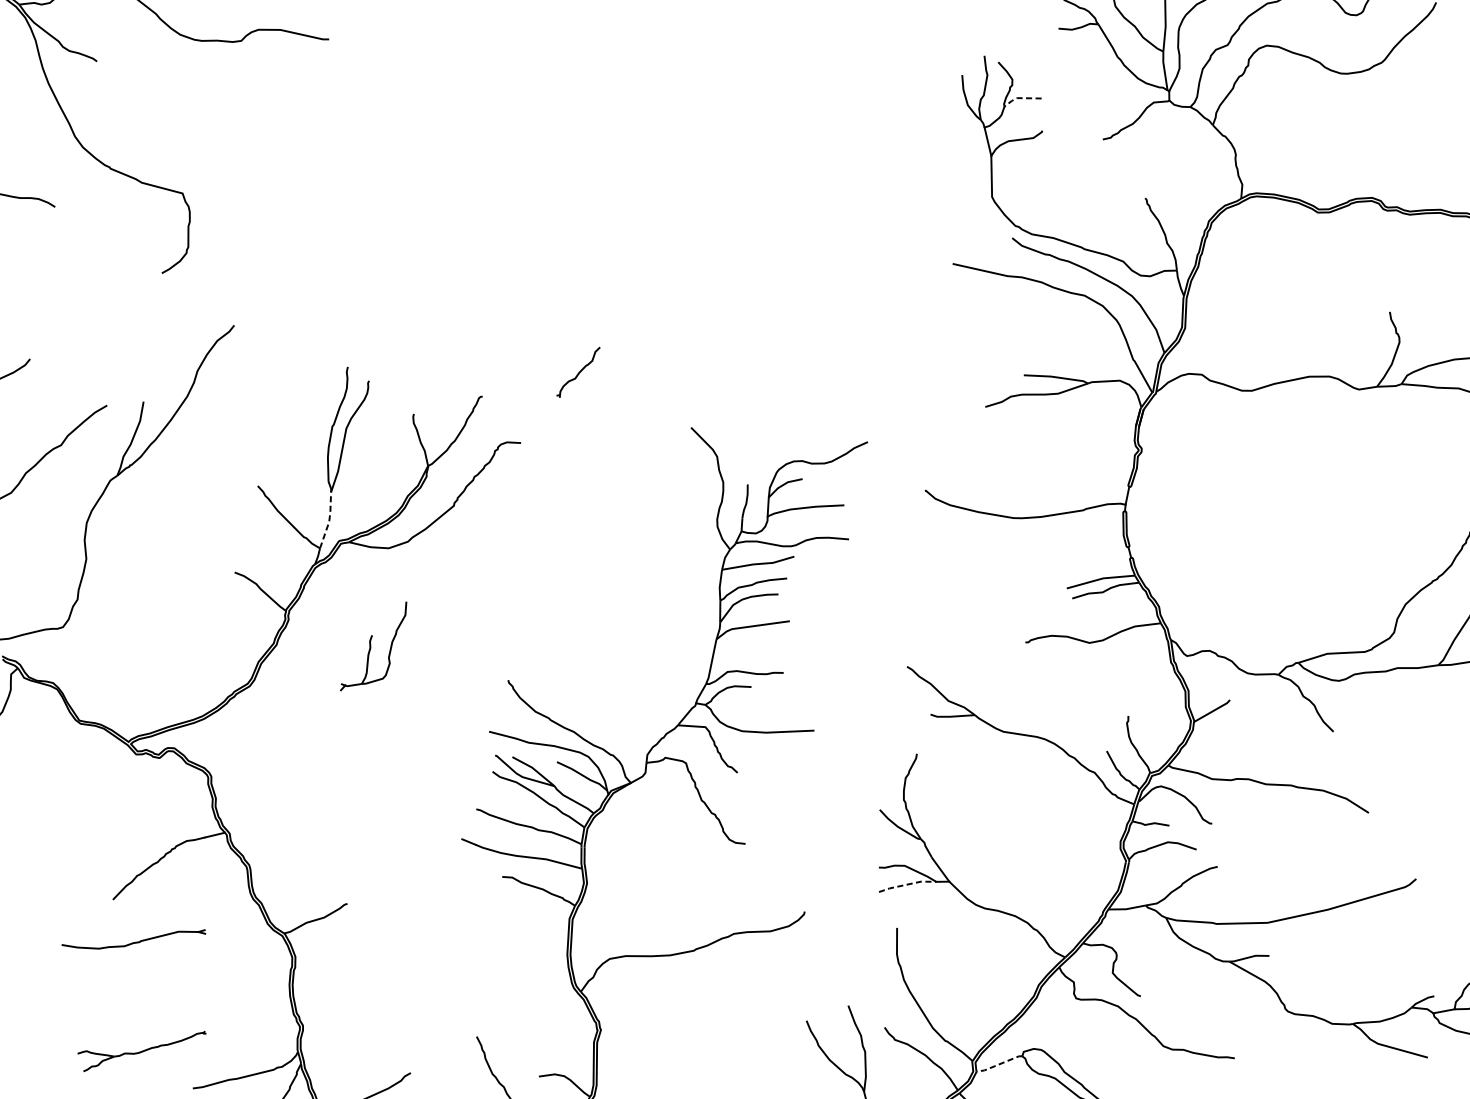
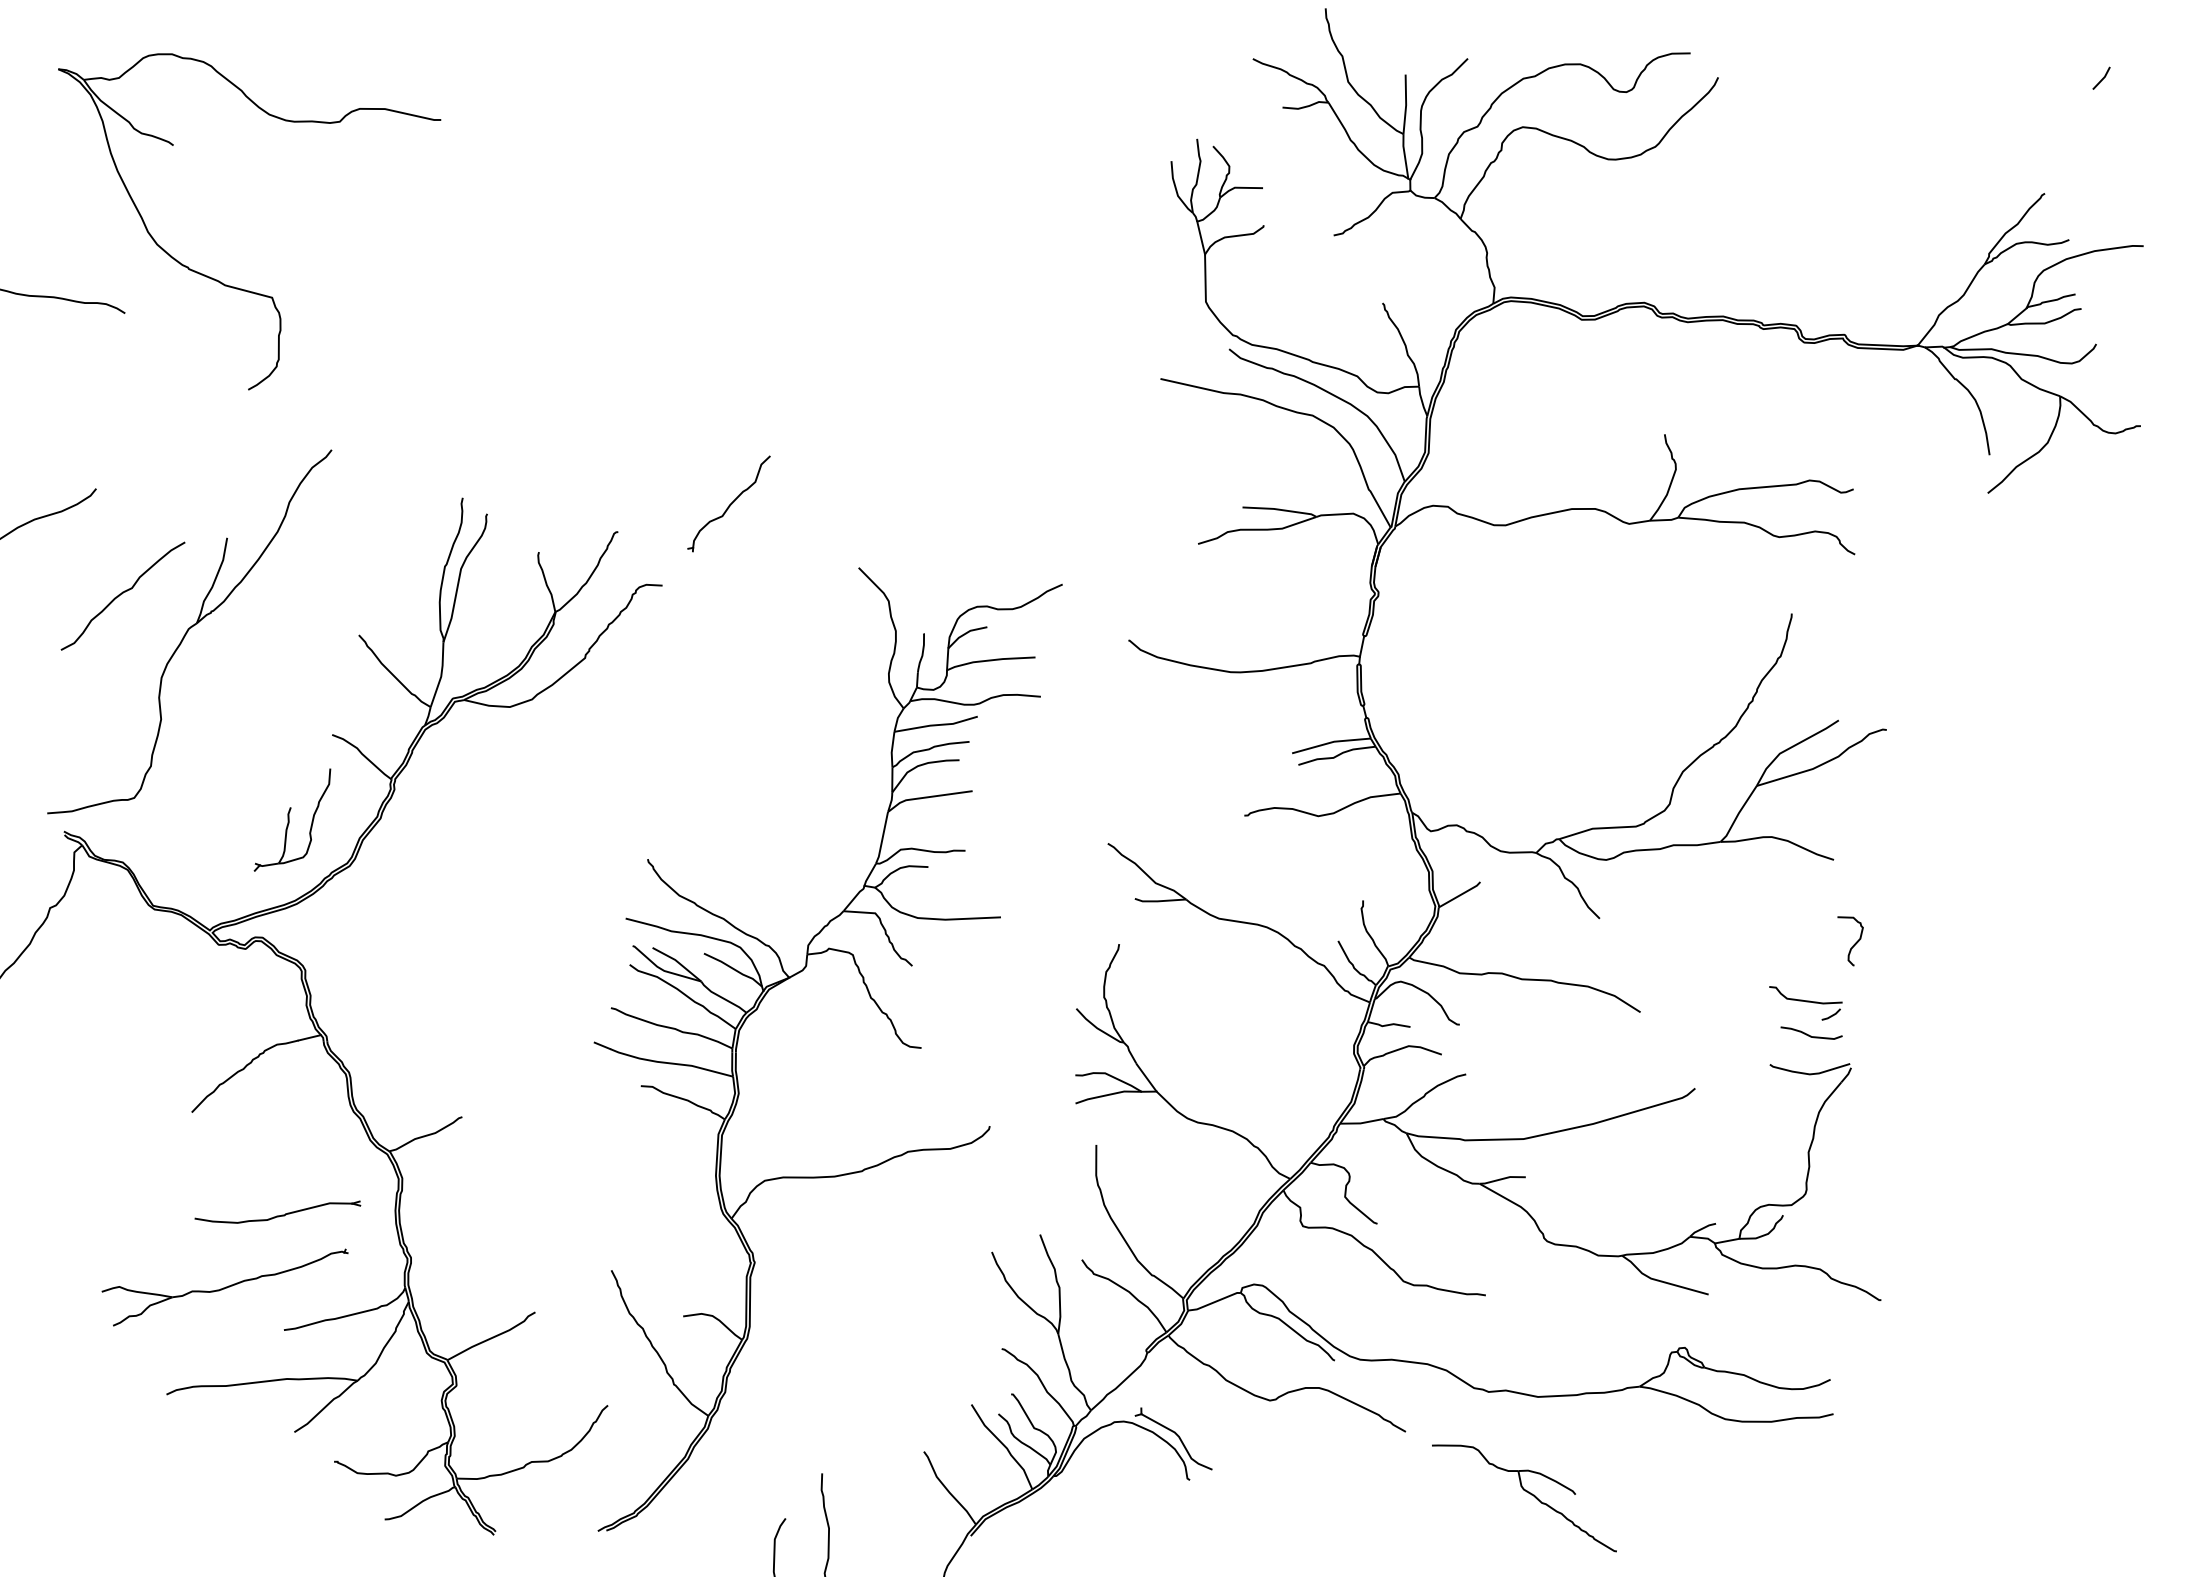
line: (1020, 97) -> (1238, 187), dashed -> solid
part: (578, 371) -> (728, 503), size x1.67
line: (329, 520) -> (441, 674), dashed -> solid
part: (373, 645) -> (292, 819), moved
line: (907, 884) -> (1108, 1094), dashed -> solid
part: (133, 938) -> (277, 1211), moved
part: (141, 1051) -> (224, 1287), size x1.67
line: (999, 1064) -> (1214, 1302), dashed -> solid

